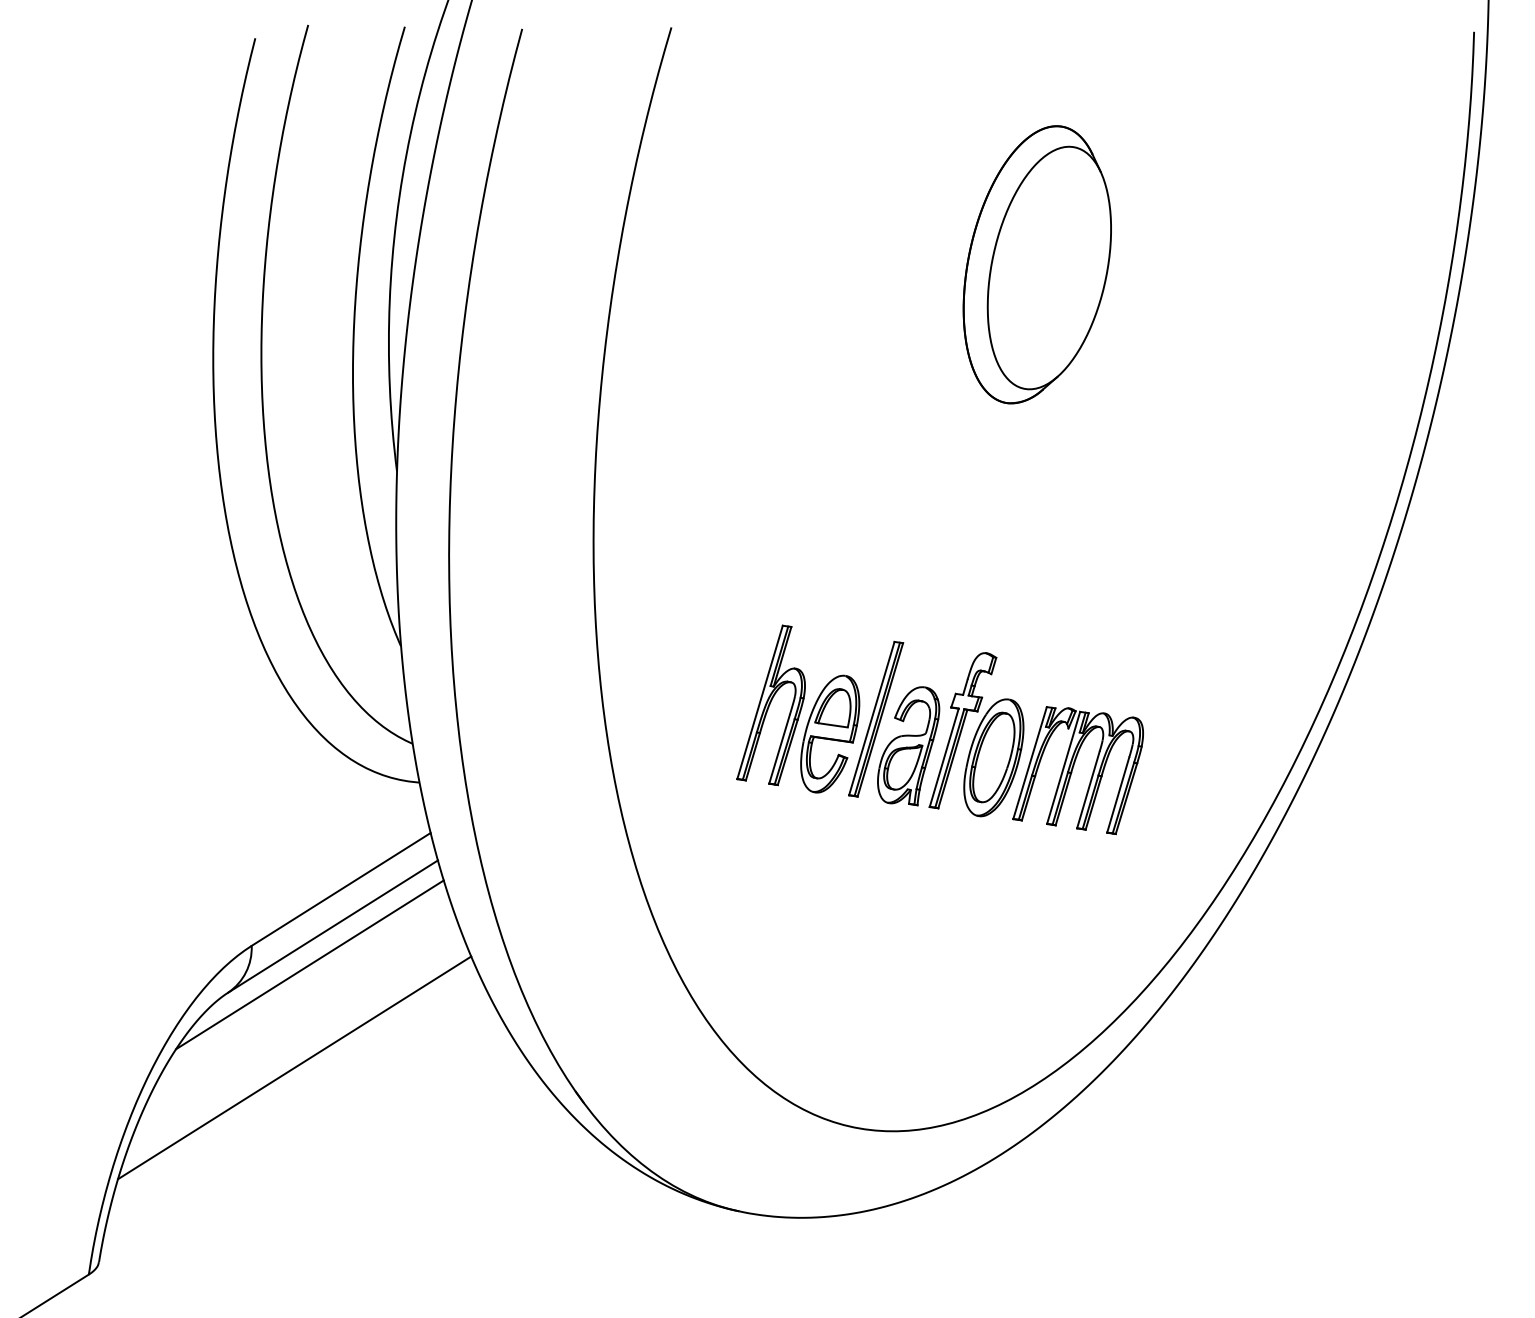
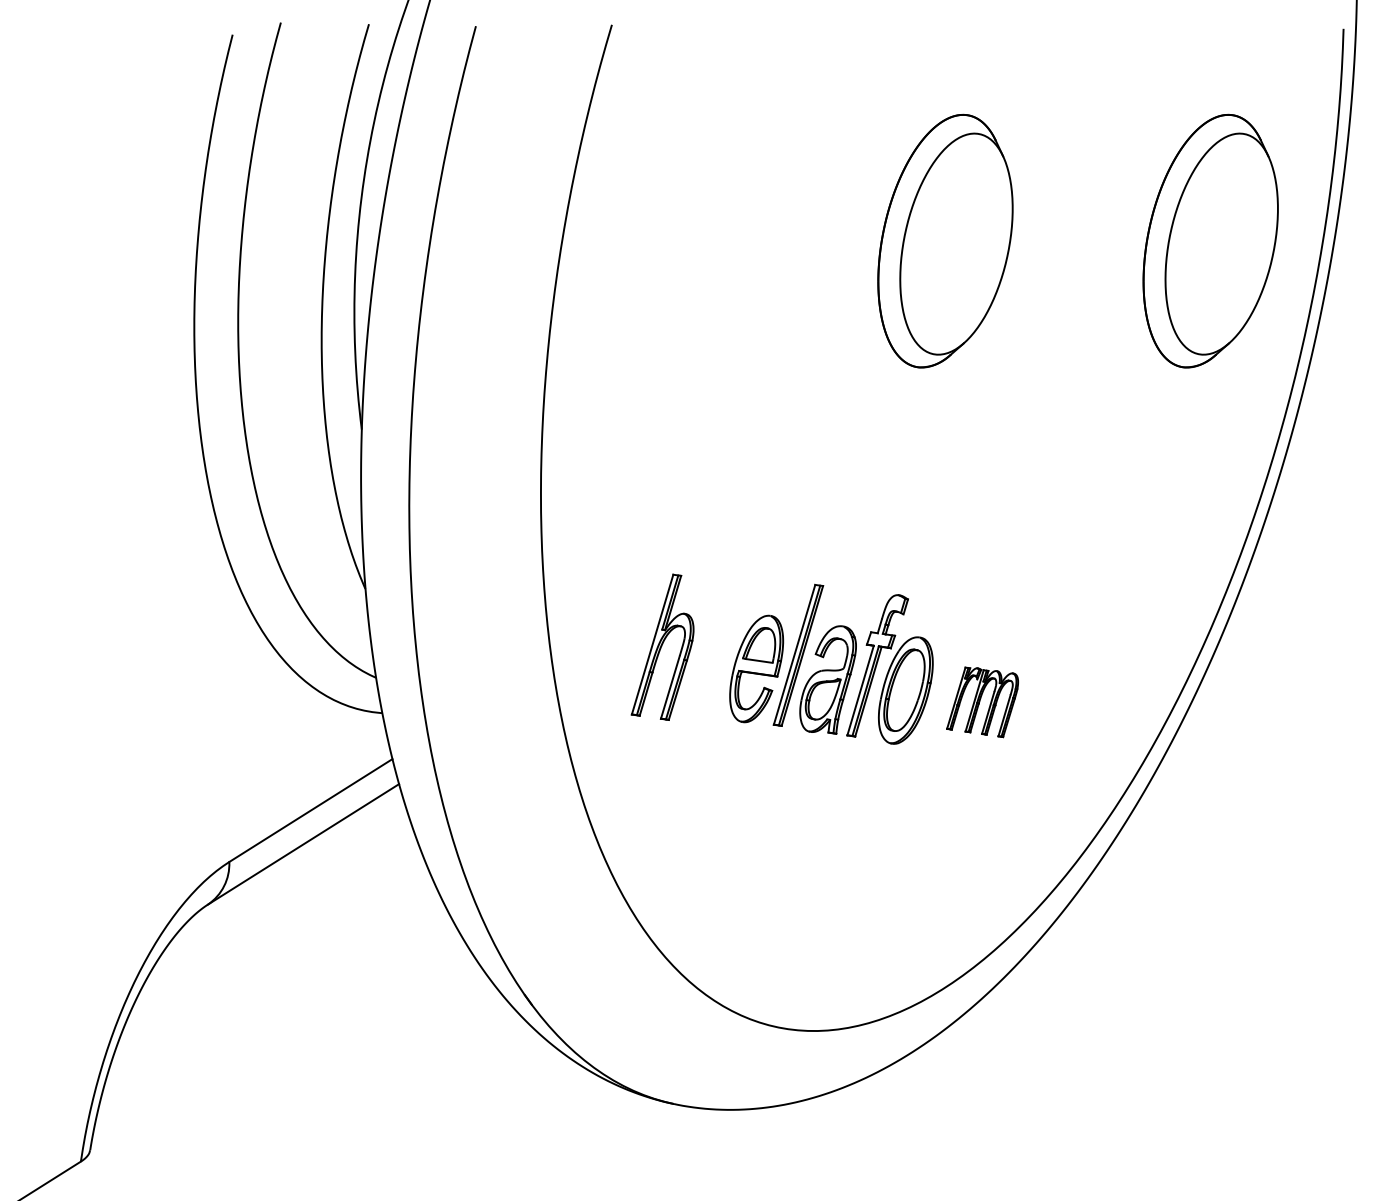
part: (1327, 264) -> (1209, 240), added
part: (770, 705) -> (662, 647), moved
part: (1077, 770) -> (982, 702), size x0.6
line: (309, 964) -> (282, 878), removed
line: (294, 1067) -> (268, 972), removed

